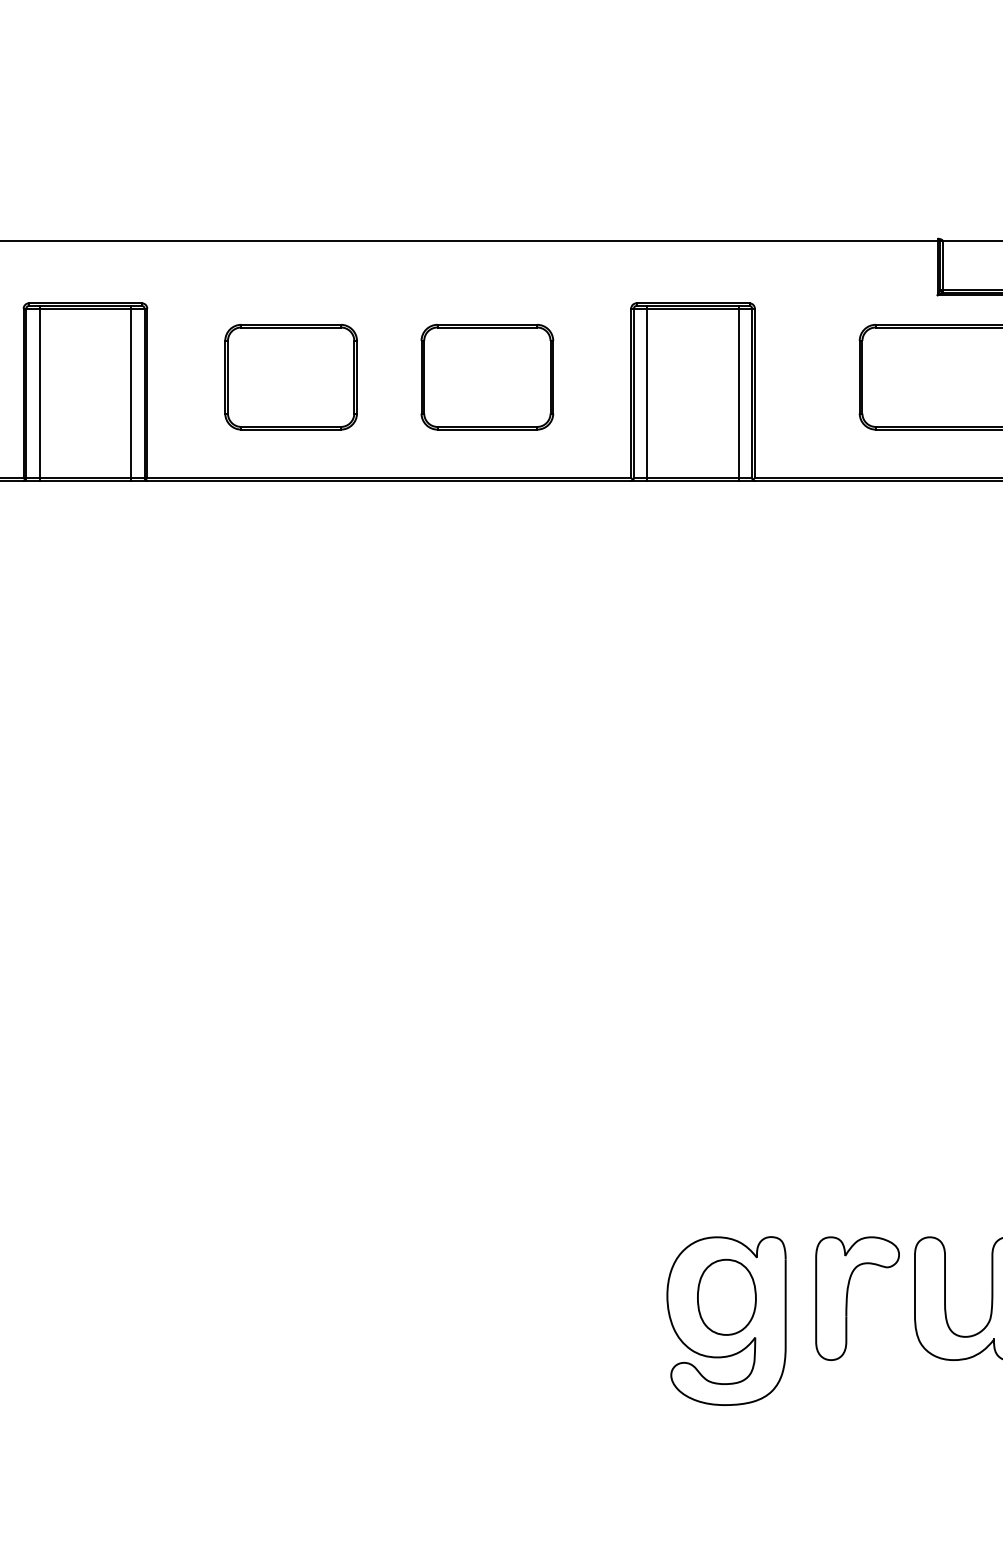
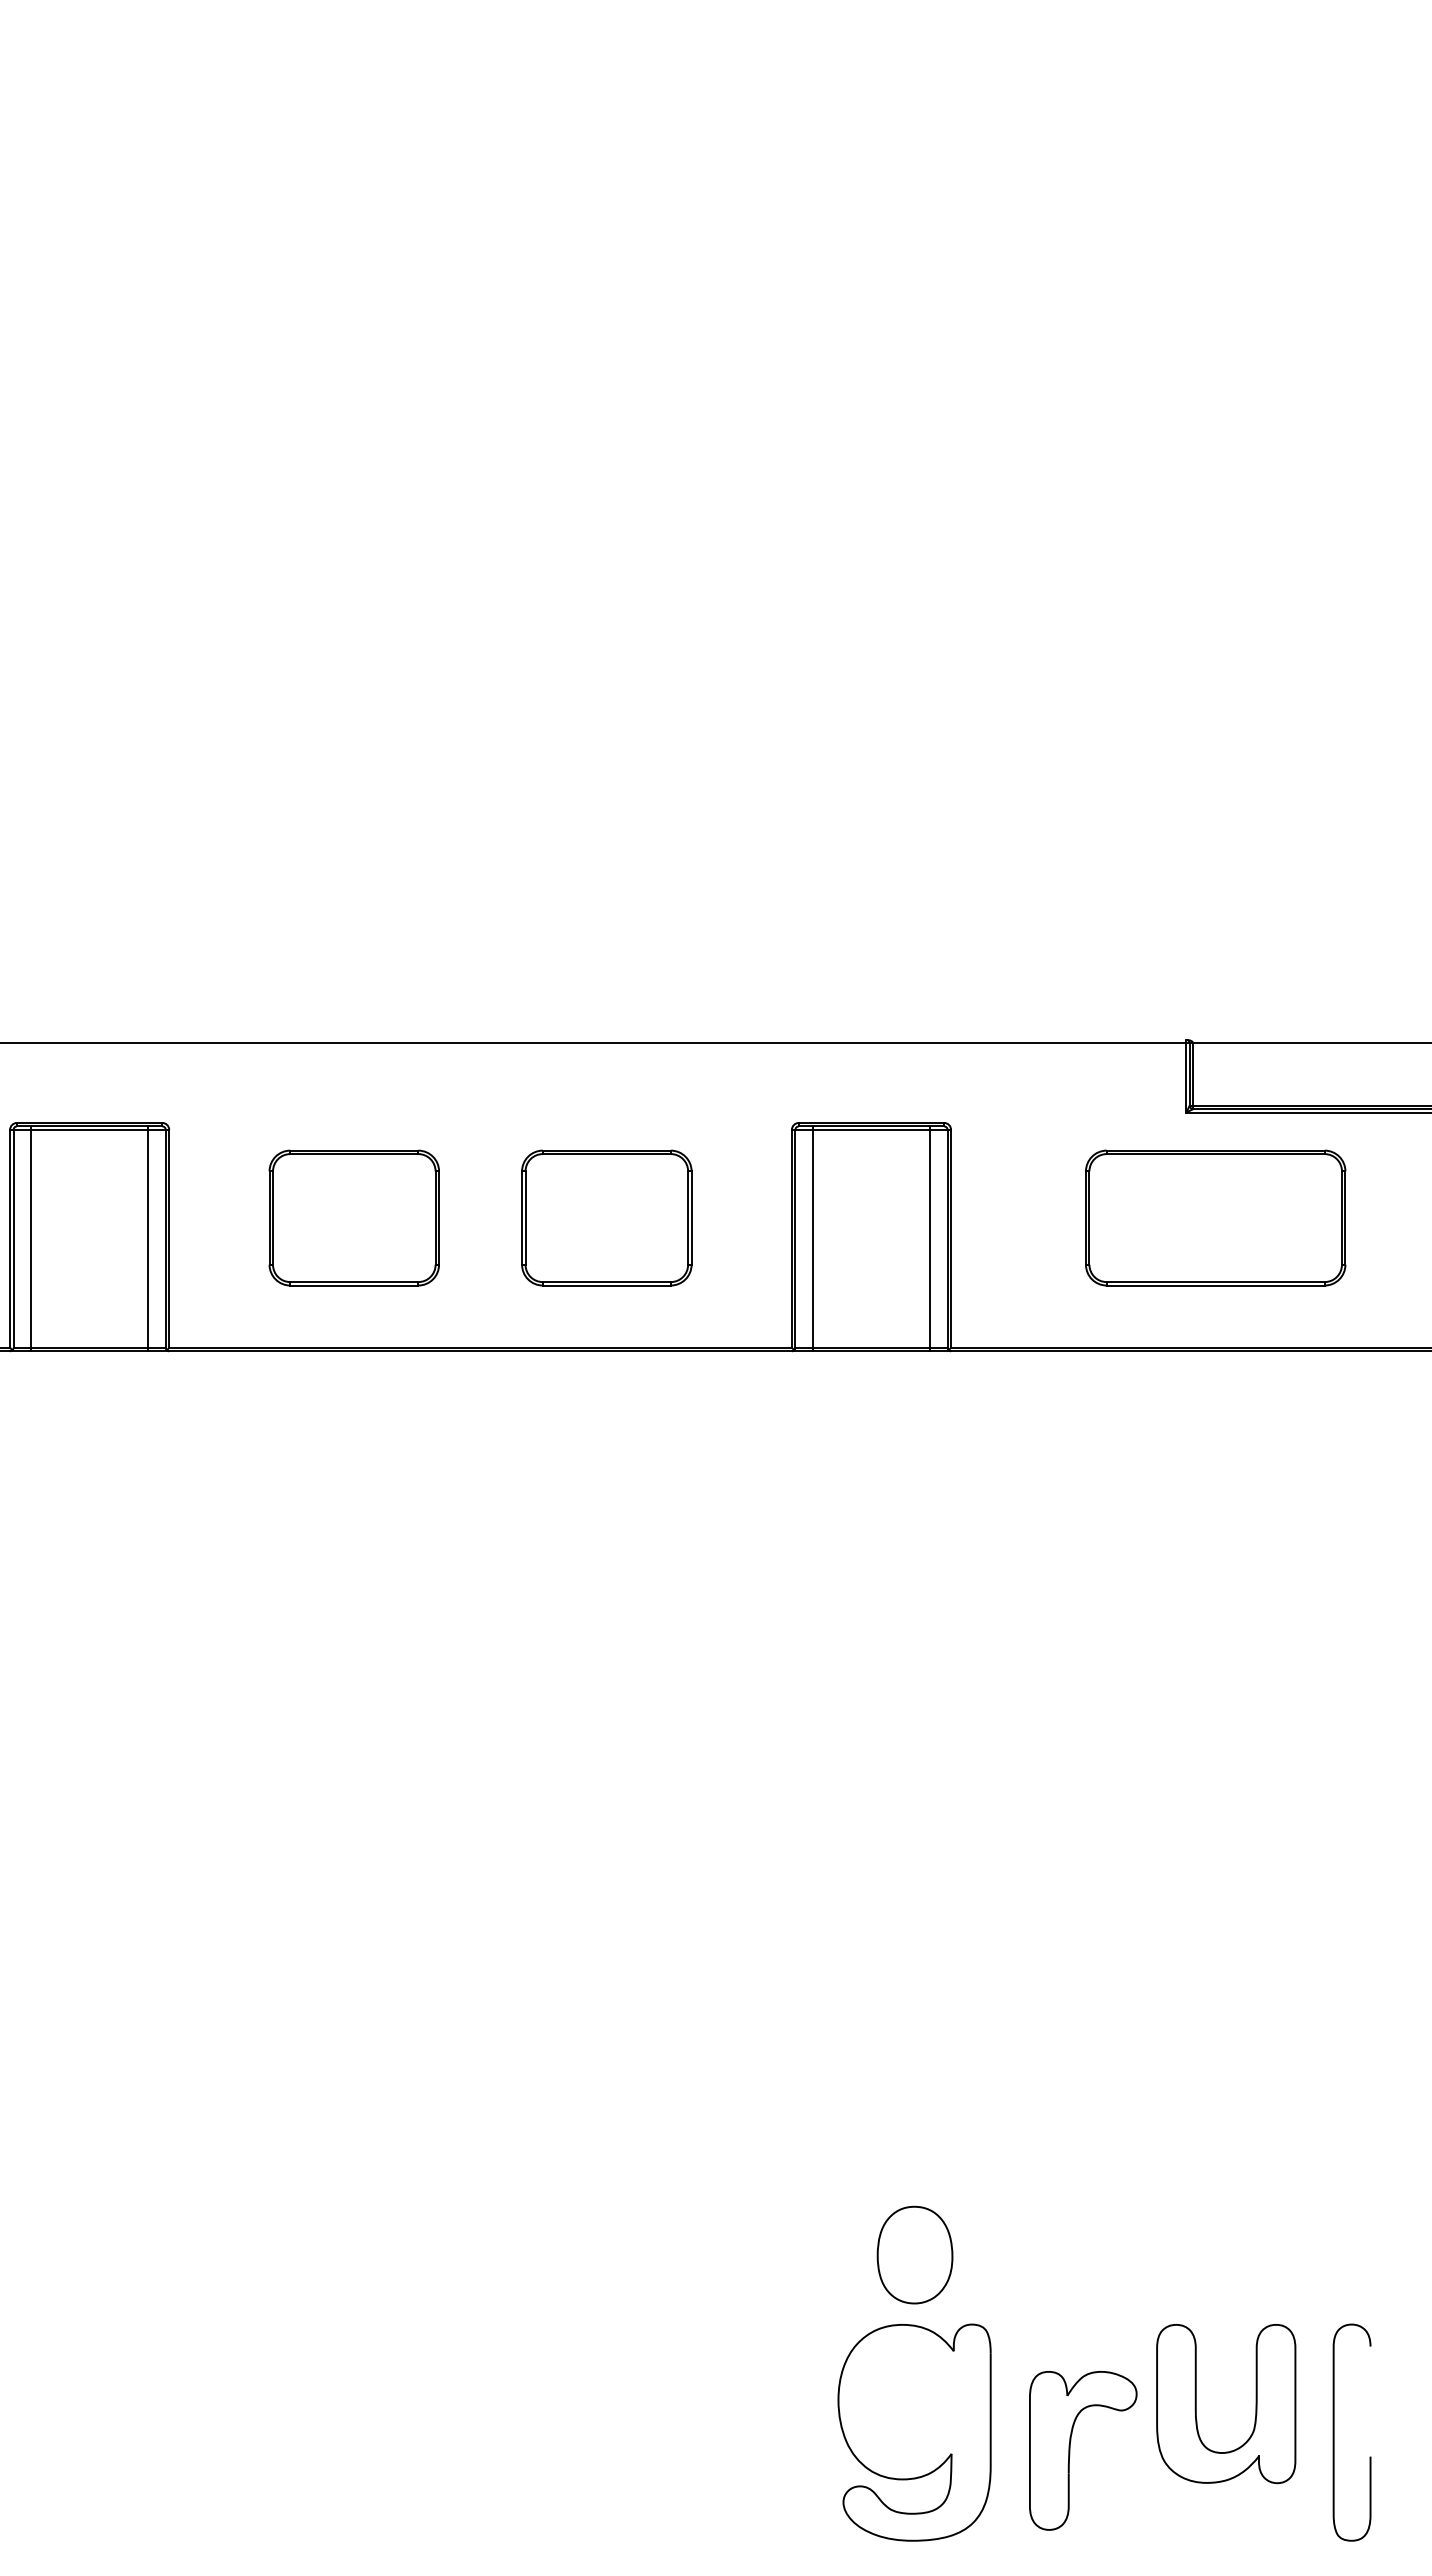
part: (726, 1296) -> (914, 2254), moved
part: (847, 1298) -> (1070, 2450), moved

